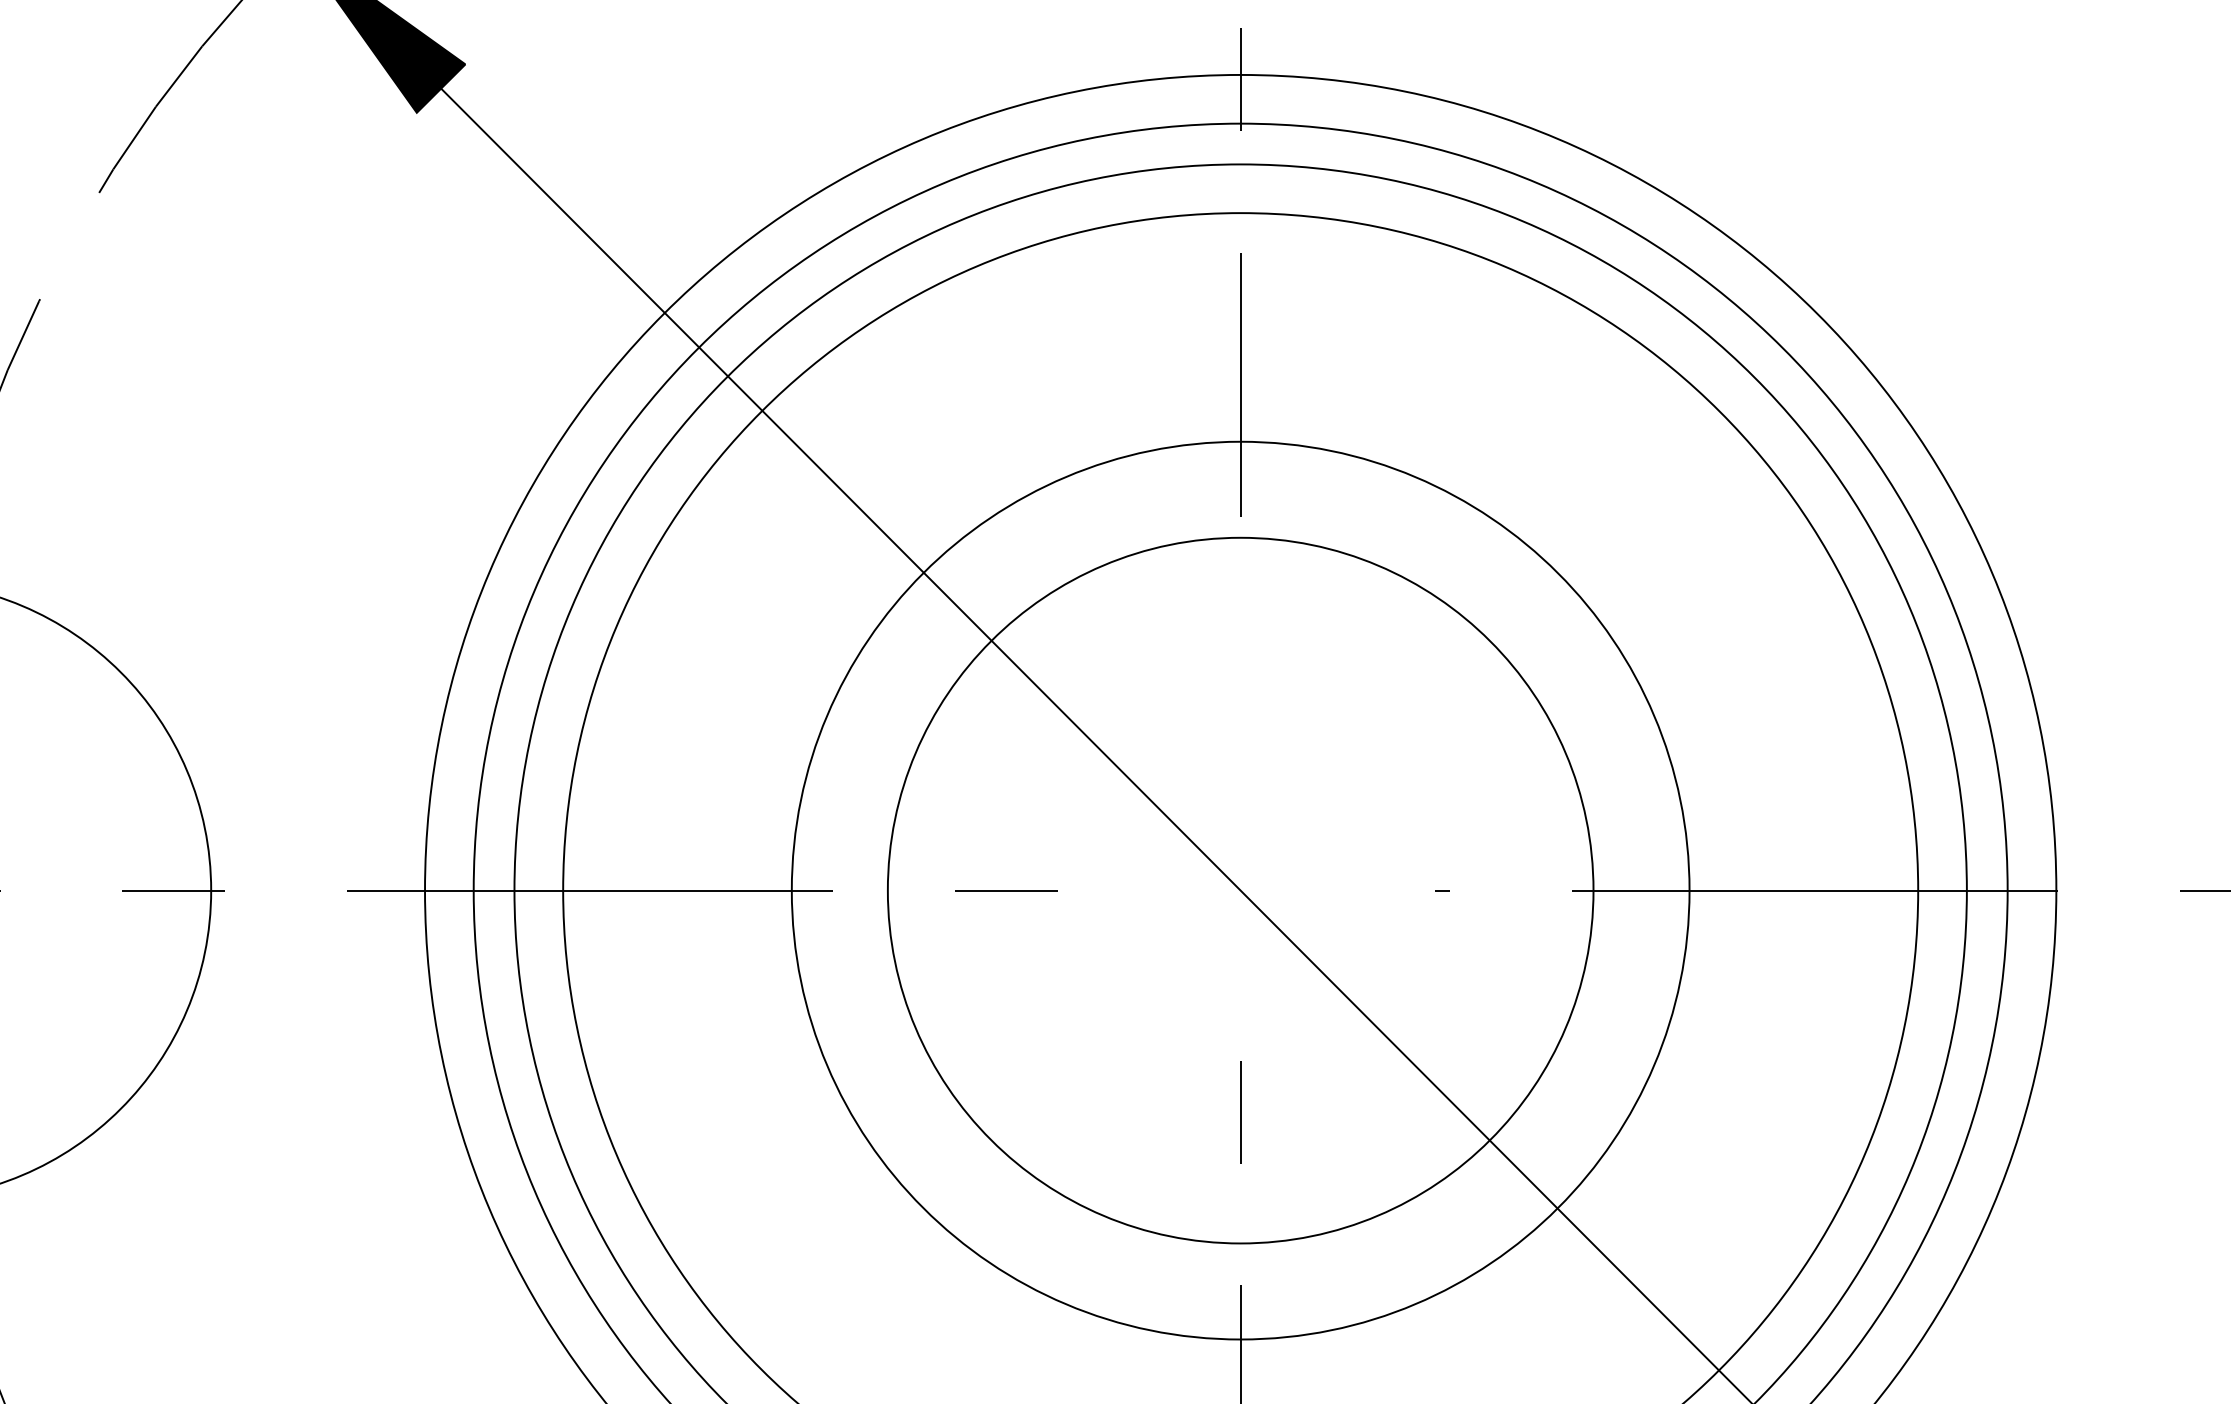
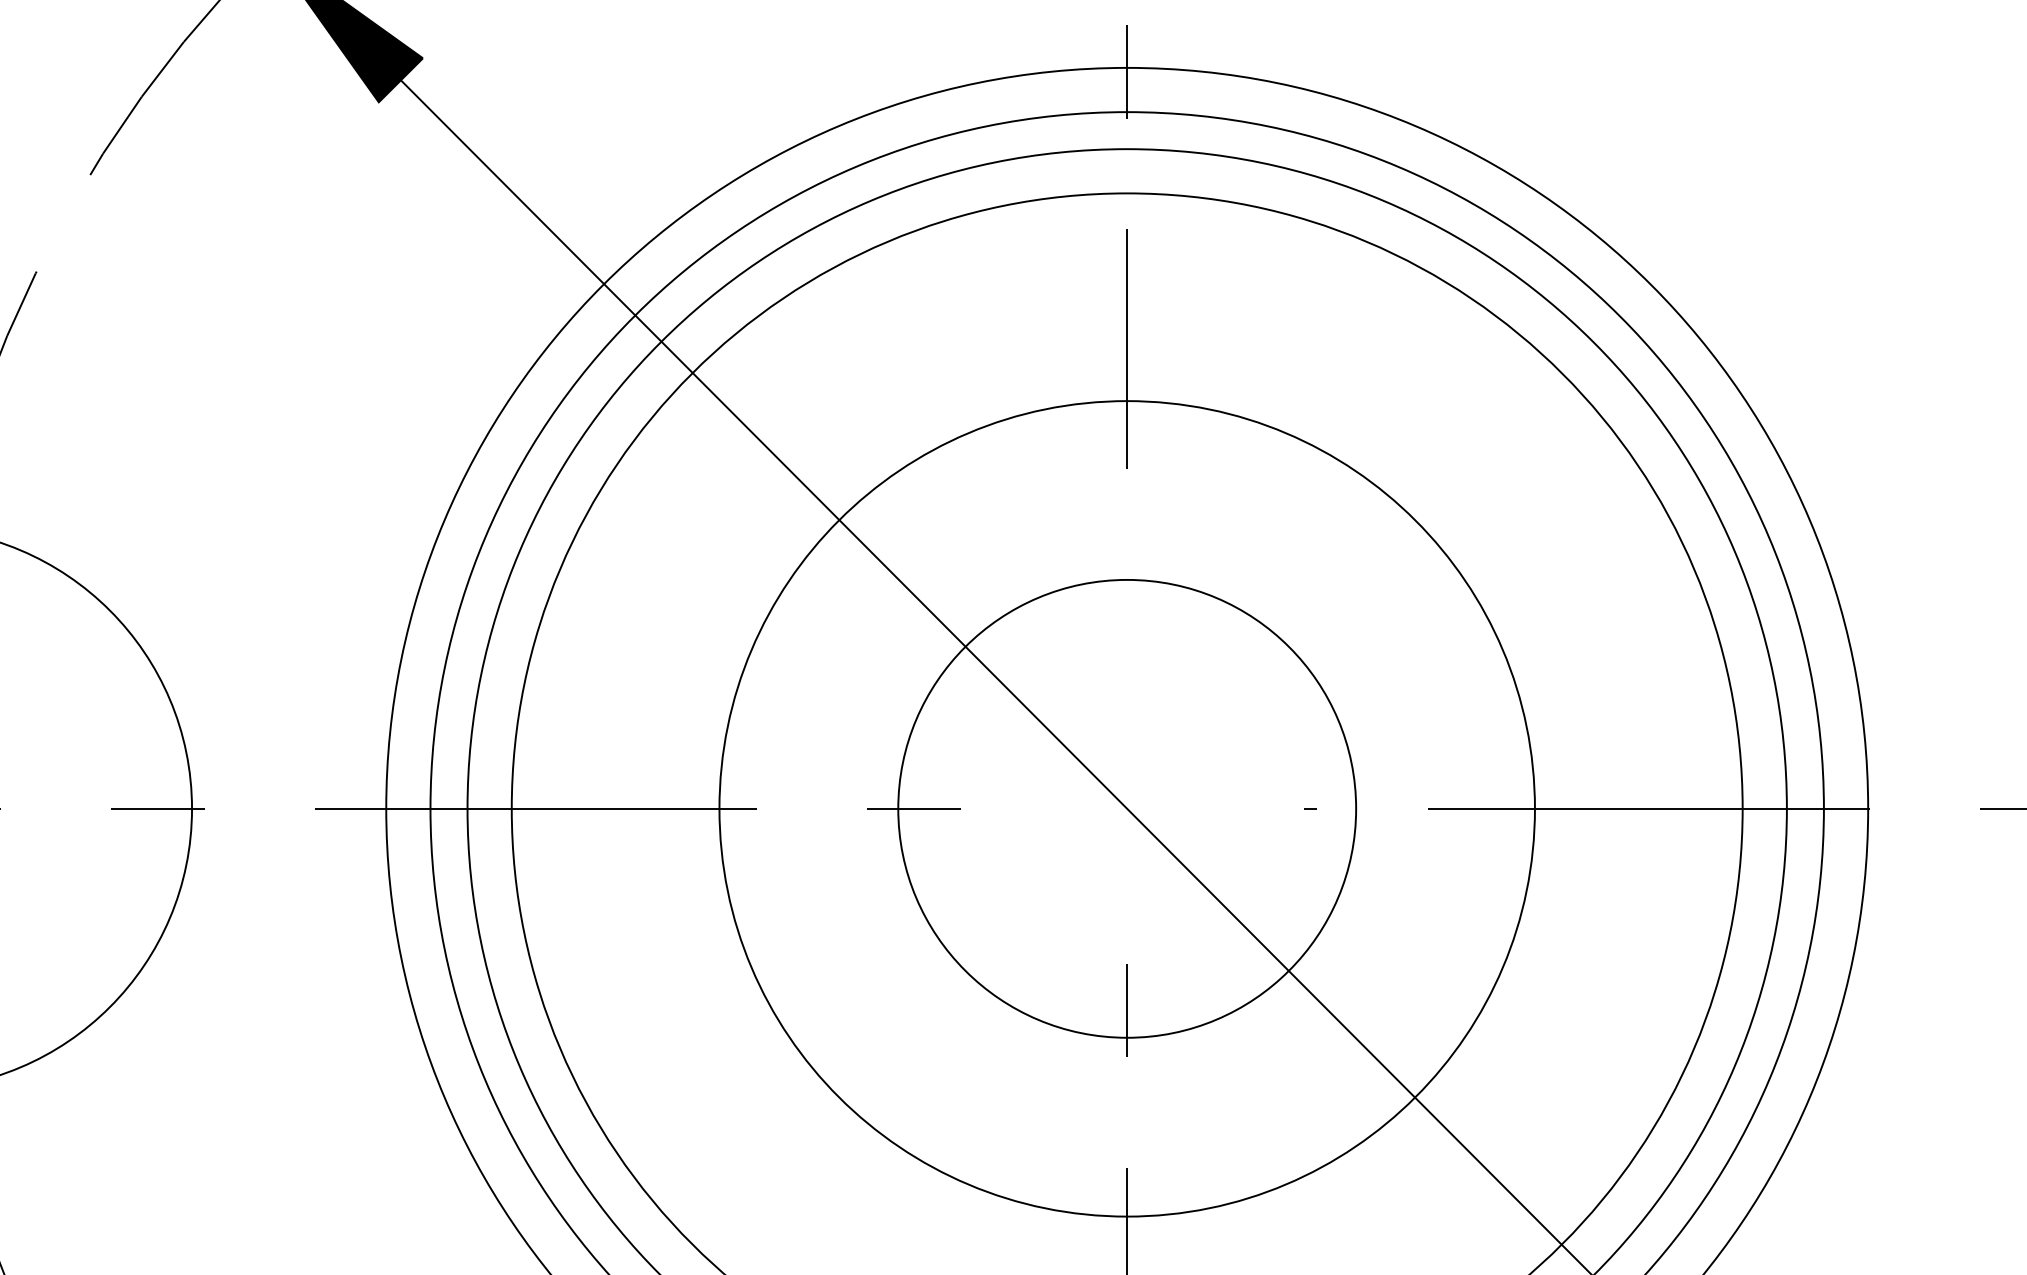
circle: (1240, 890) -> (1127, 808), size x0.71

